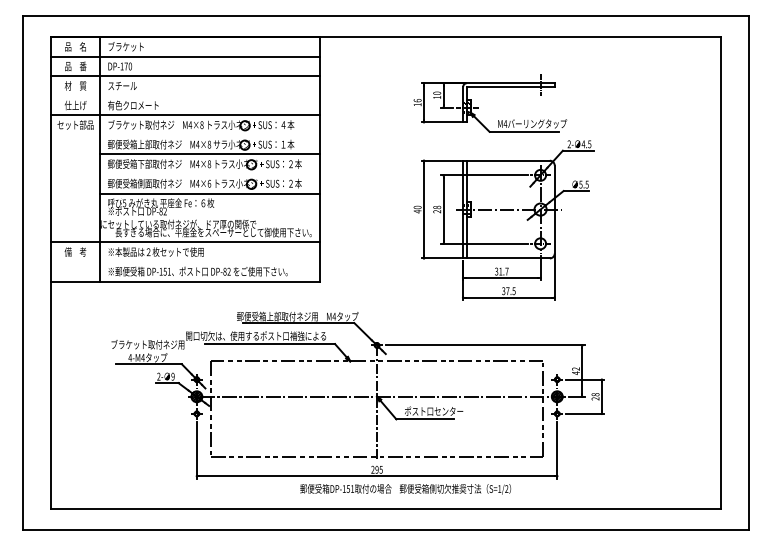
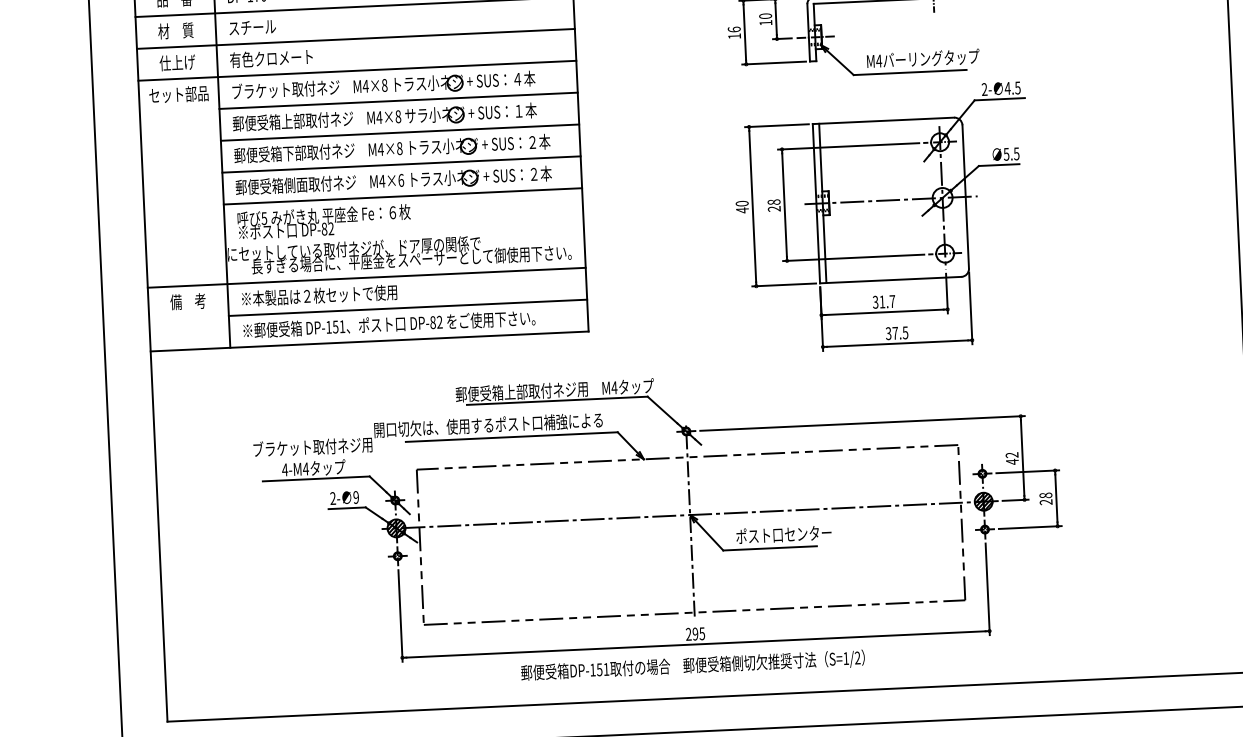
line: (185, 95) -> (355, 38), added
line: (210, 134) -> (399, 100), added
line: (210, 174) -> (402, 165), added
line: (210, 262) -> (408, 308), added
text: (405, 489) -> (692, 666), moved

